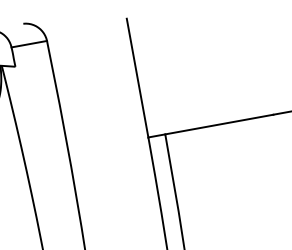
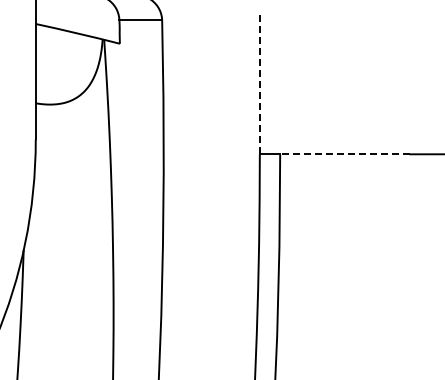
line: (137, 77) -> (259, 82), solid -> dashed
line: (218, 124) -> (344, 154), solid -> dashed

